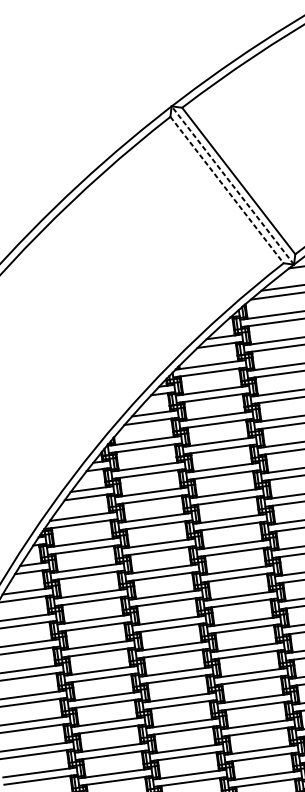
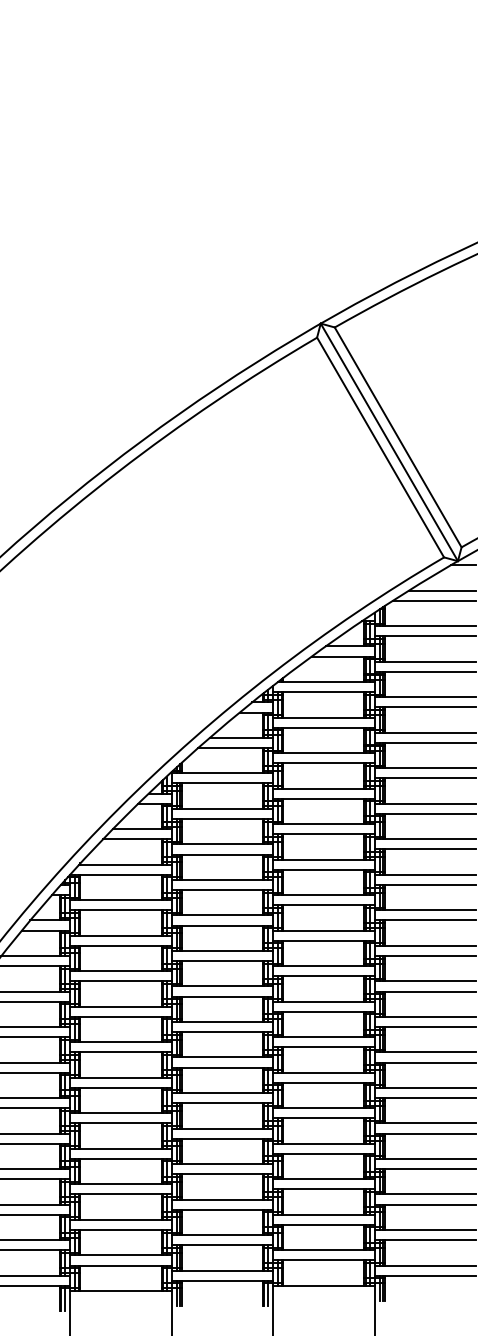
line: (232, 184) -> (389, 441), dashed -> solid
line: (226, 190) -> (380, 447), dashed -> solid

